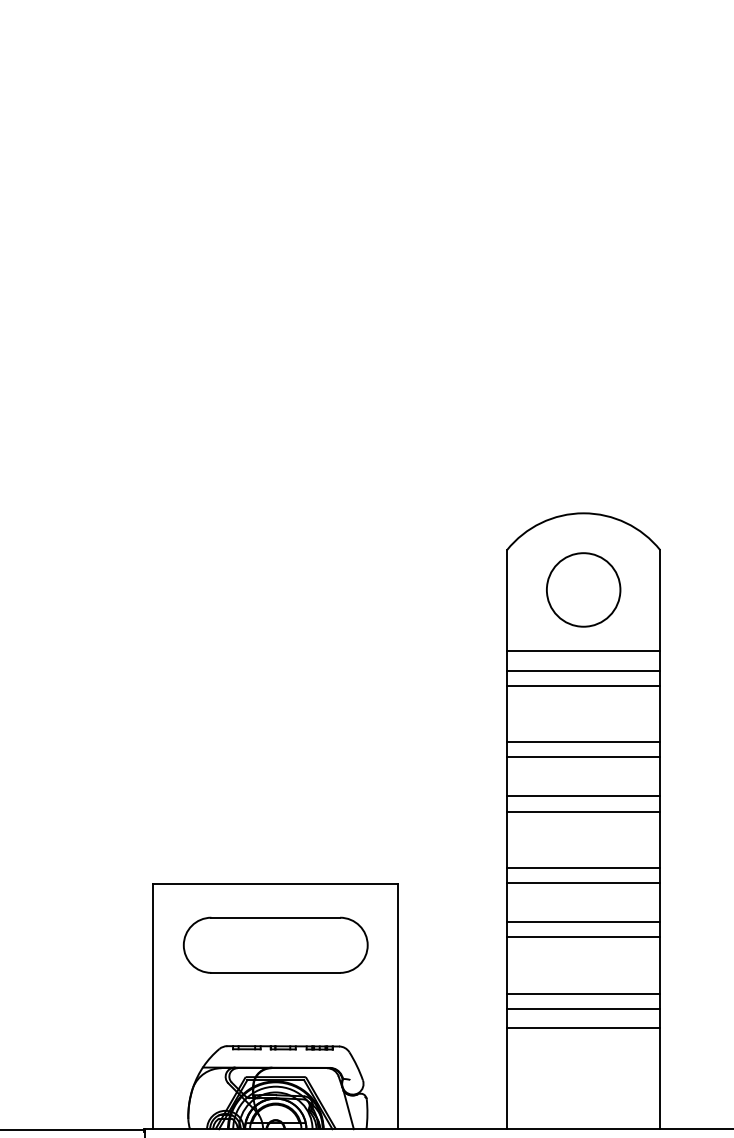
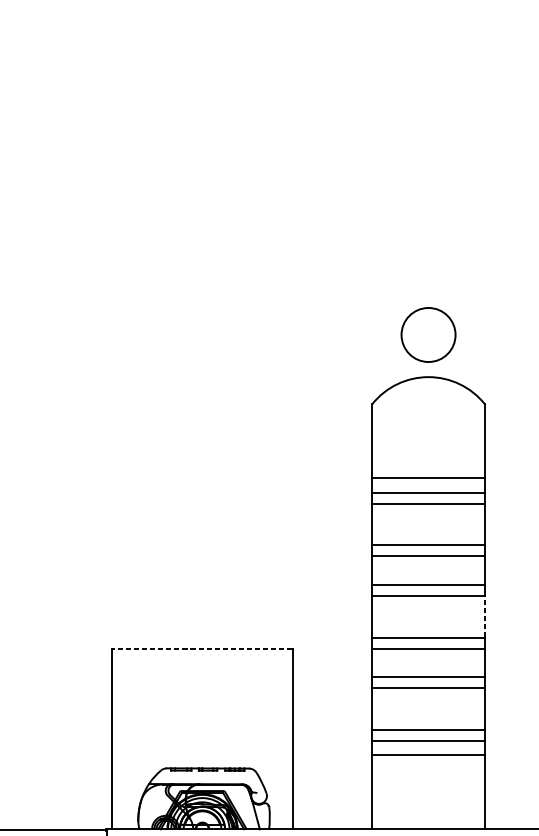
circle: (583, 589) -> (428, 334), moved
line: (660, 839) -> (484, 616), solid -> dashed
line: (275, 884) -> (202, 649), solid -> dashed
part: (275, 944) -> (202, 693), removed

